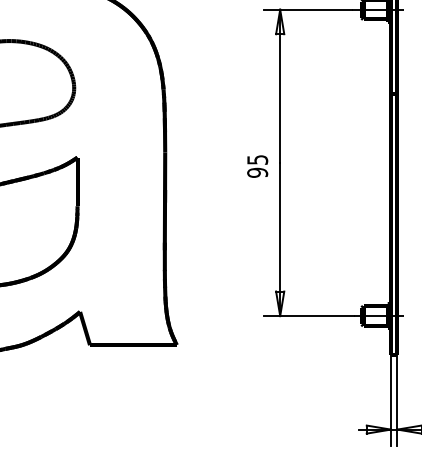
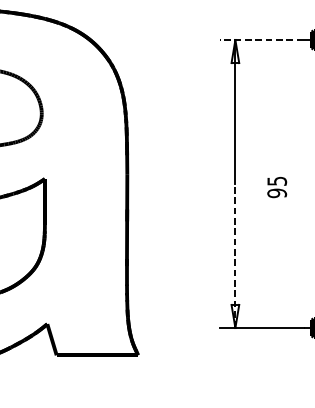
line: (307, 9) -> (261, 39), solid -> dashed
text: (257, 166) -> (277, 187), moved
line: (280, 239) -> (235, 256), solid -> dashed

